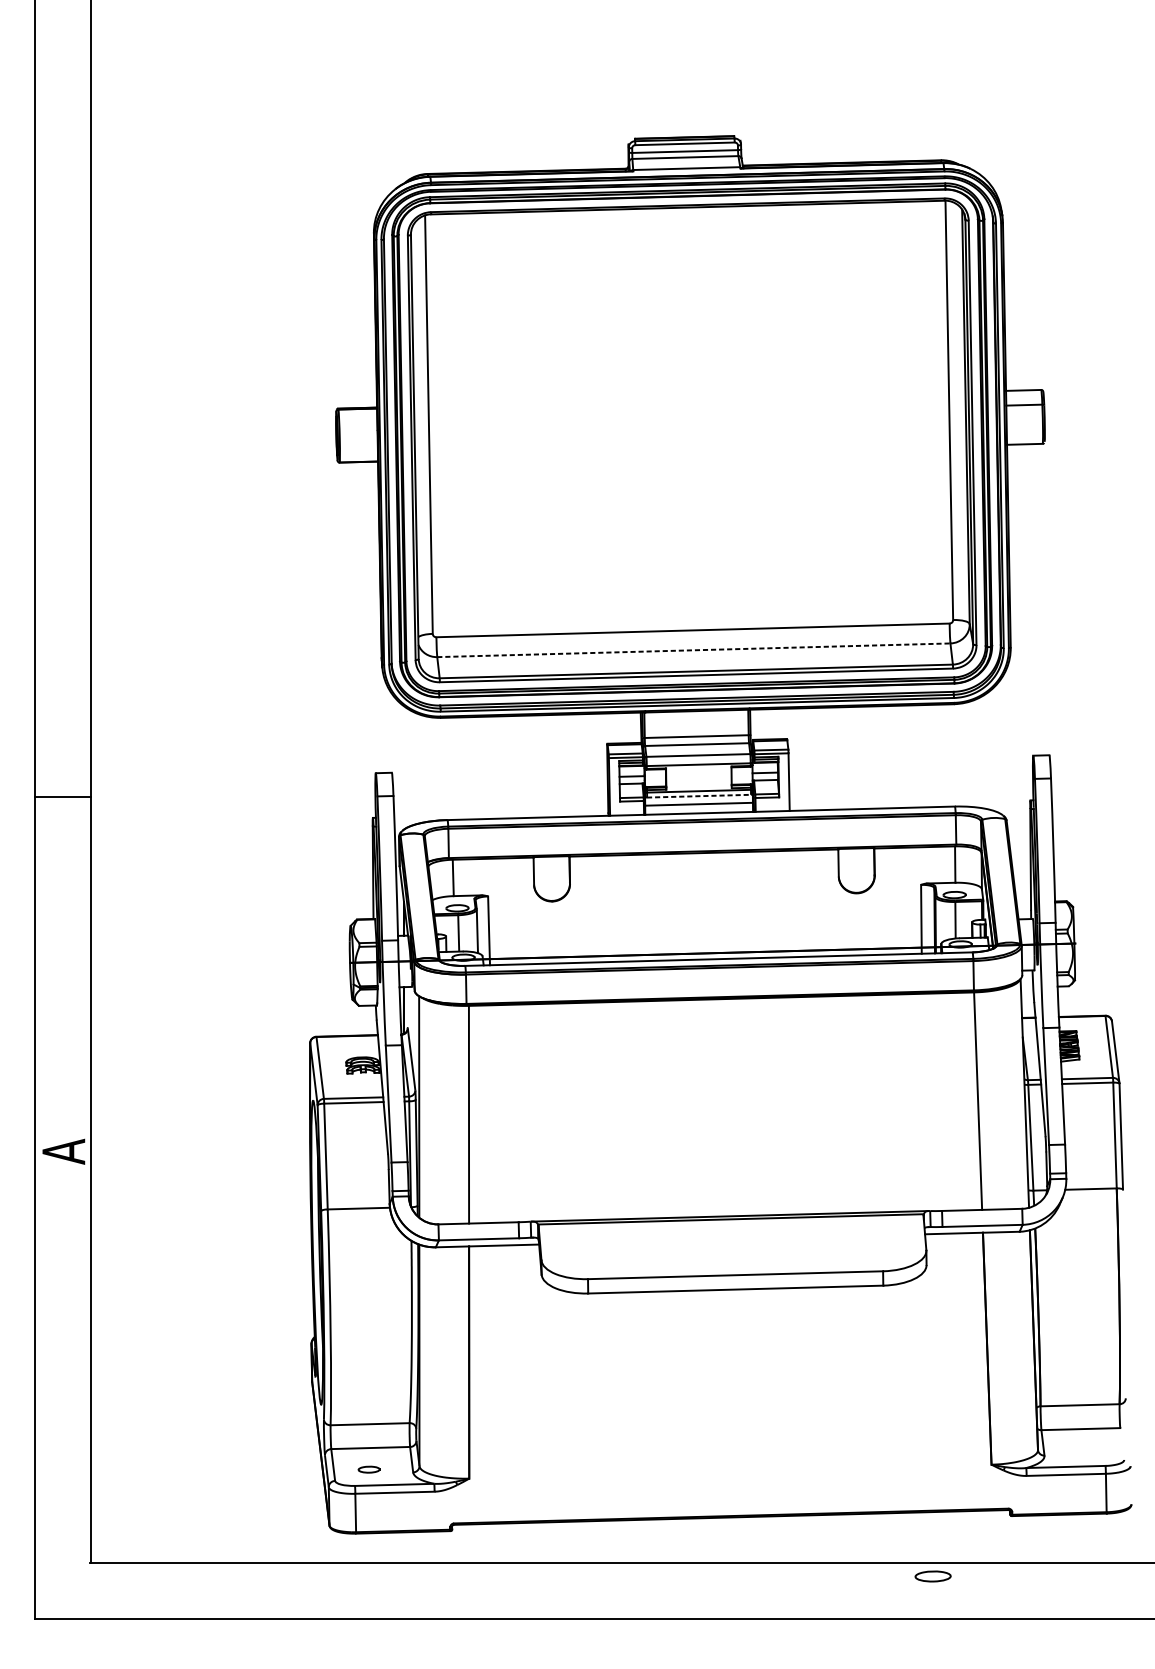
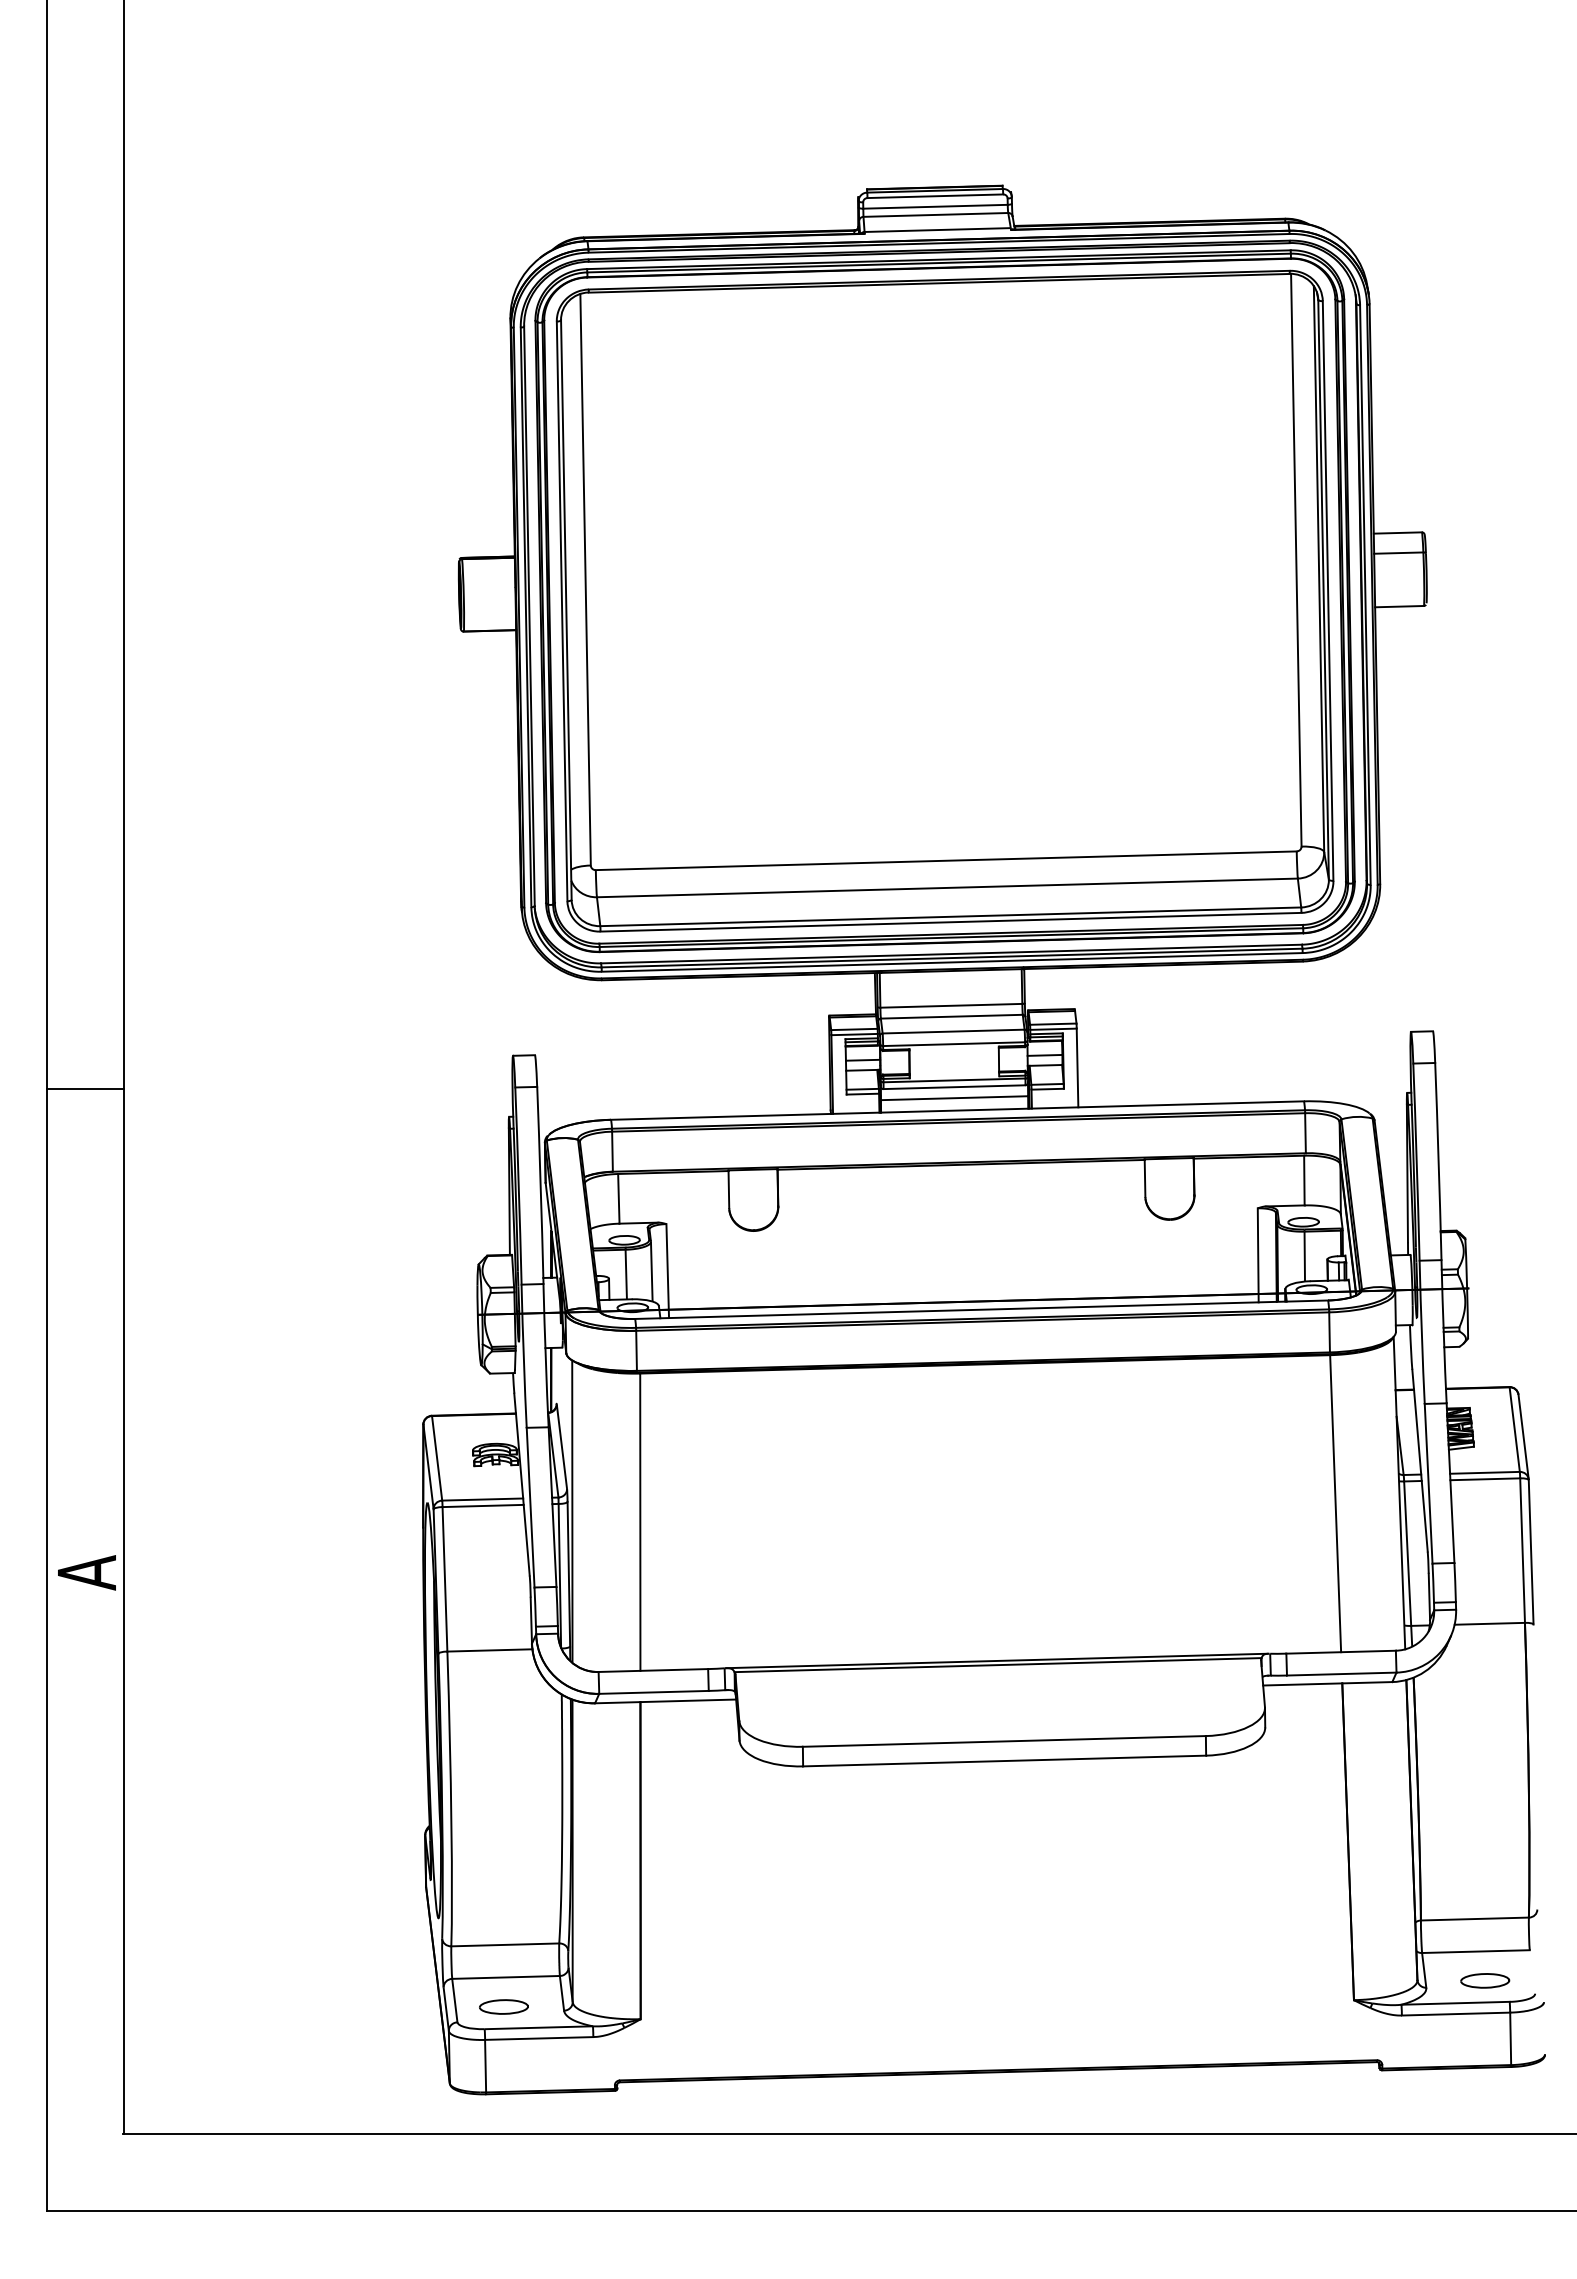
line: (693, 649) -> (947, 887), dashed -> solid
line: (699, 796) -> (954, 1087), dashed -> solid
part: (368, 1469) -> (503, 2006), size x1.67
part: (933, 1576) -> (1485, 1980), moved

